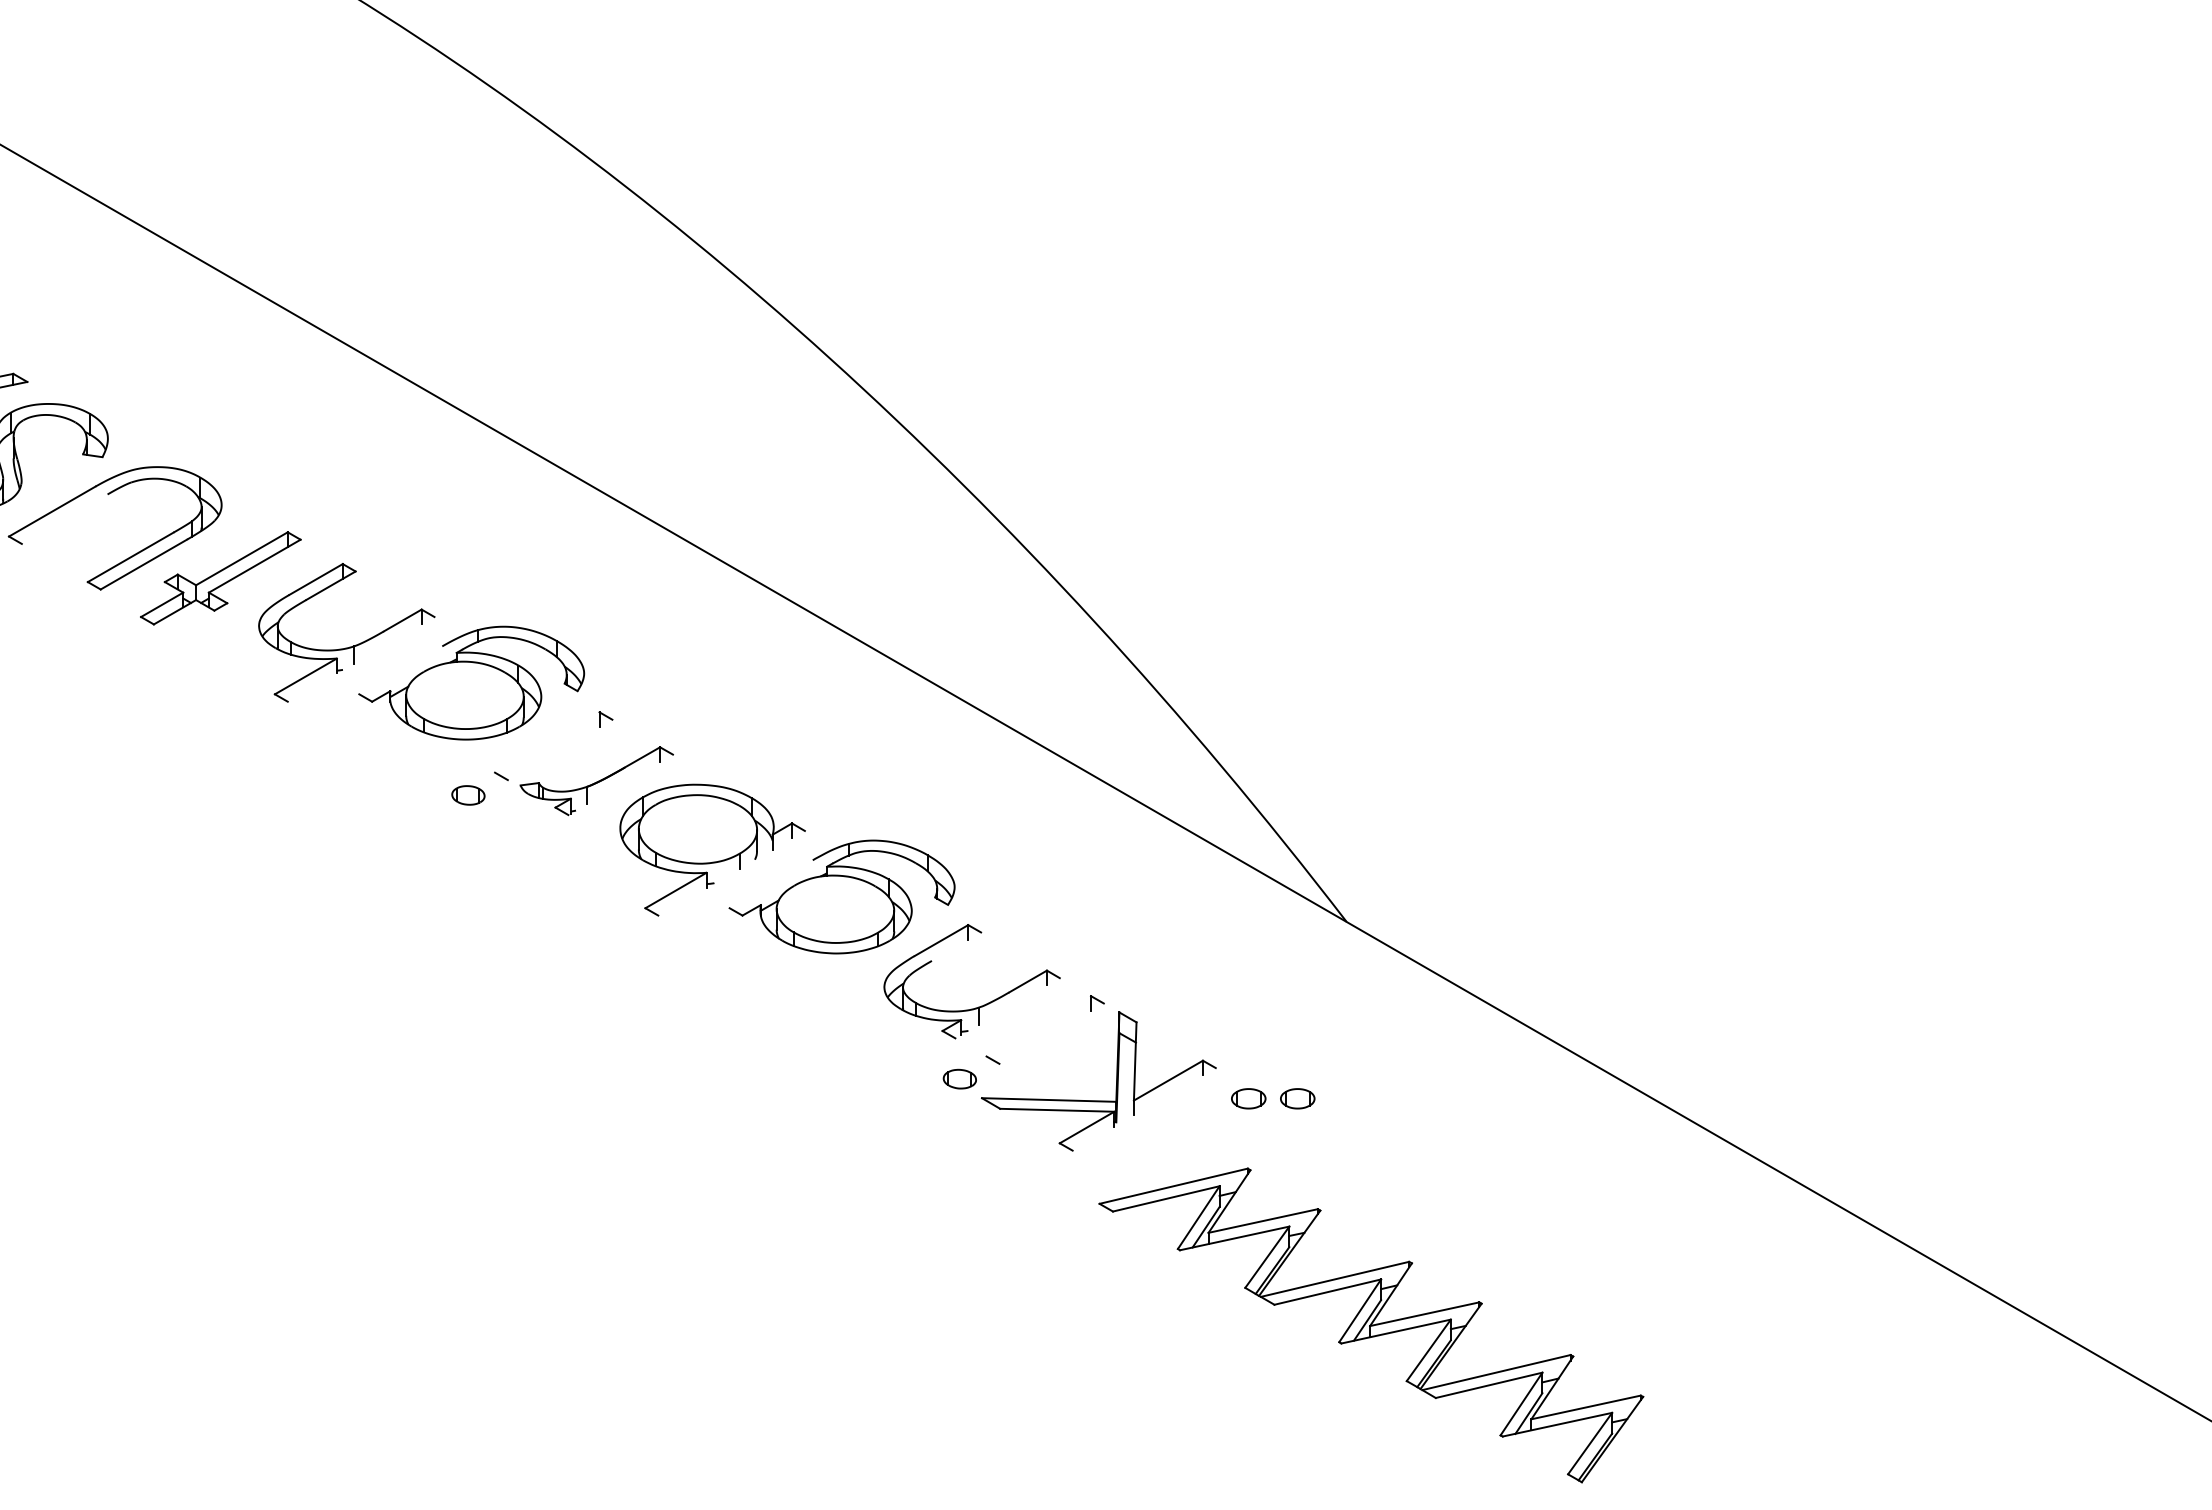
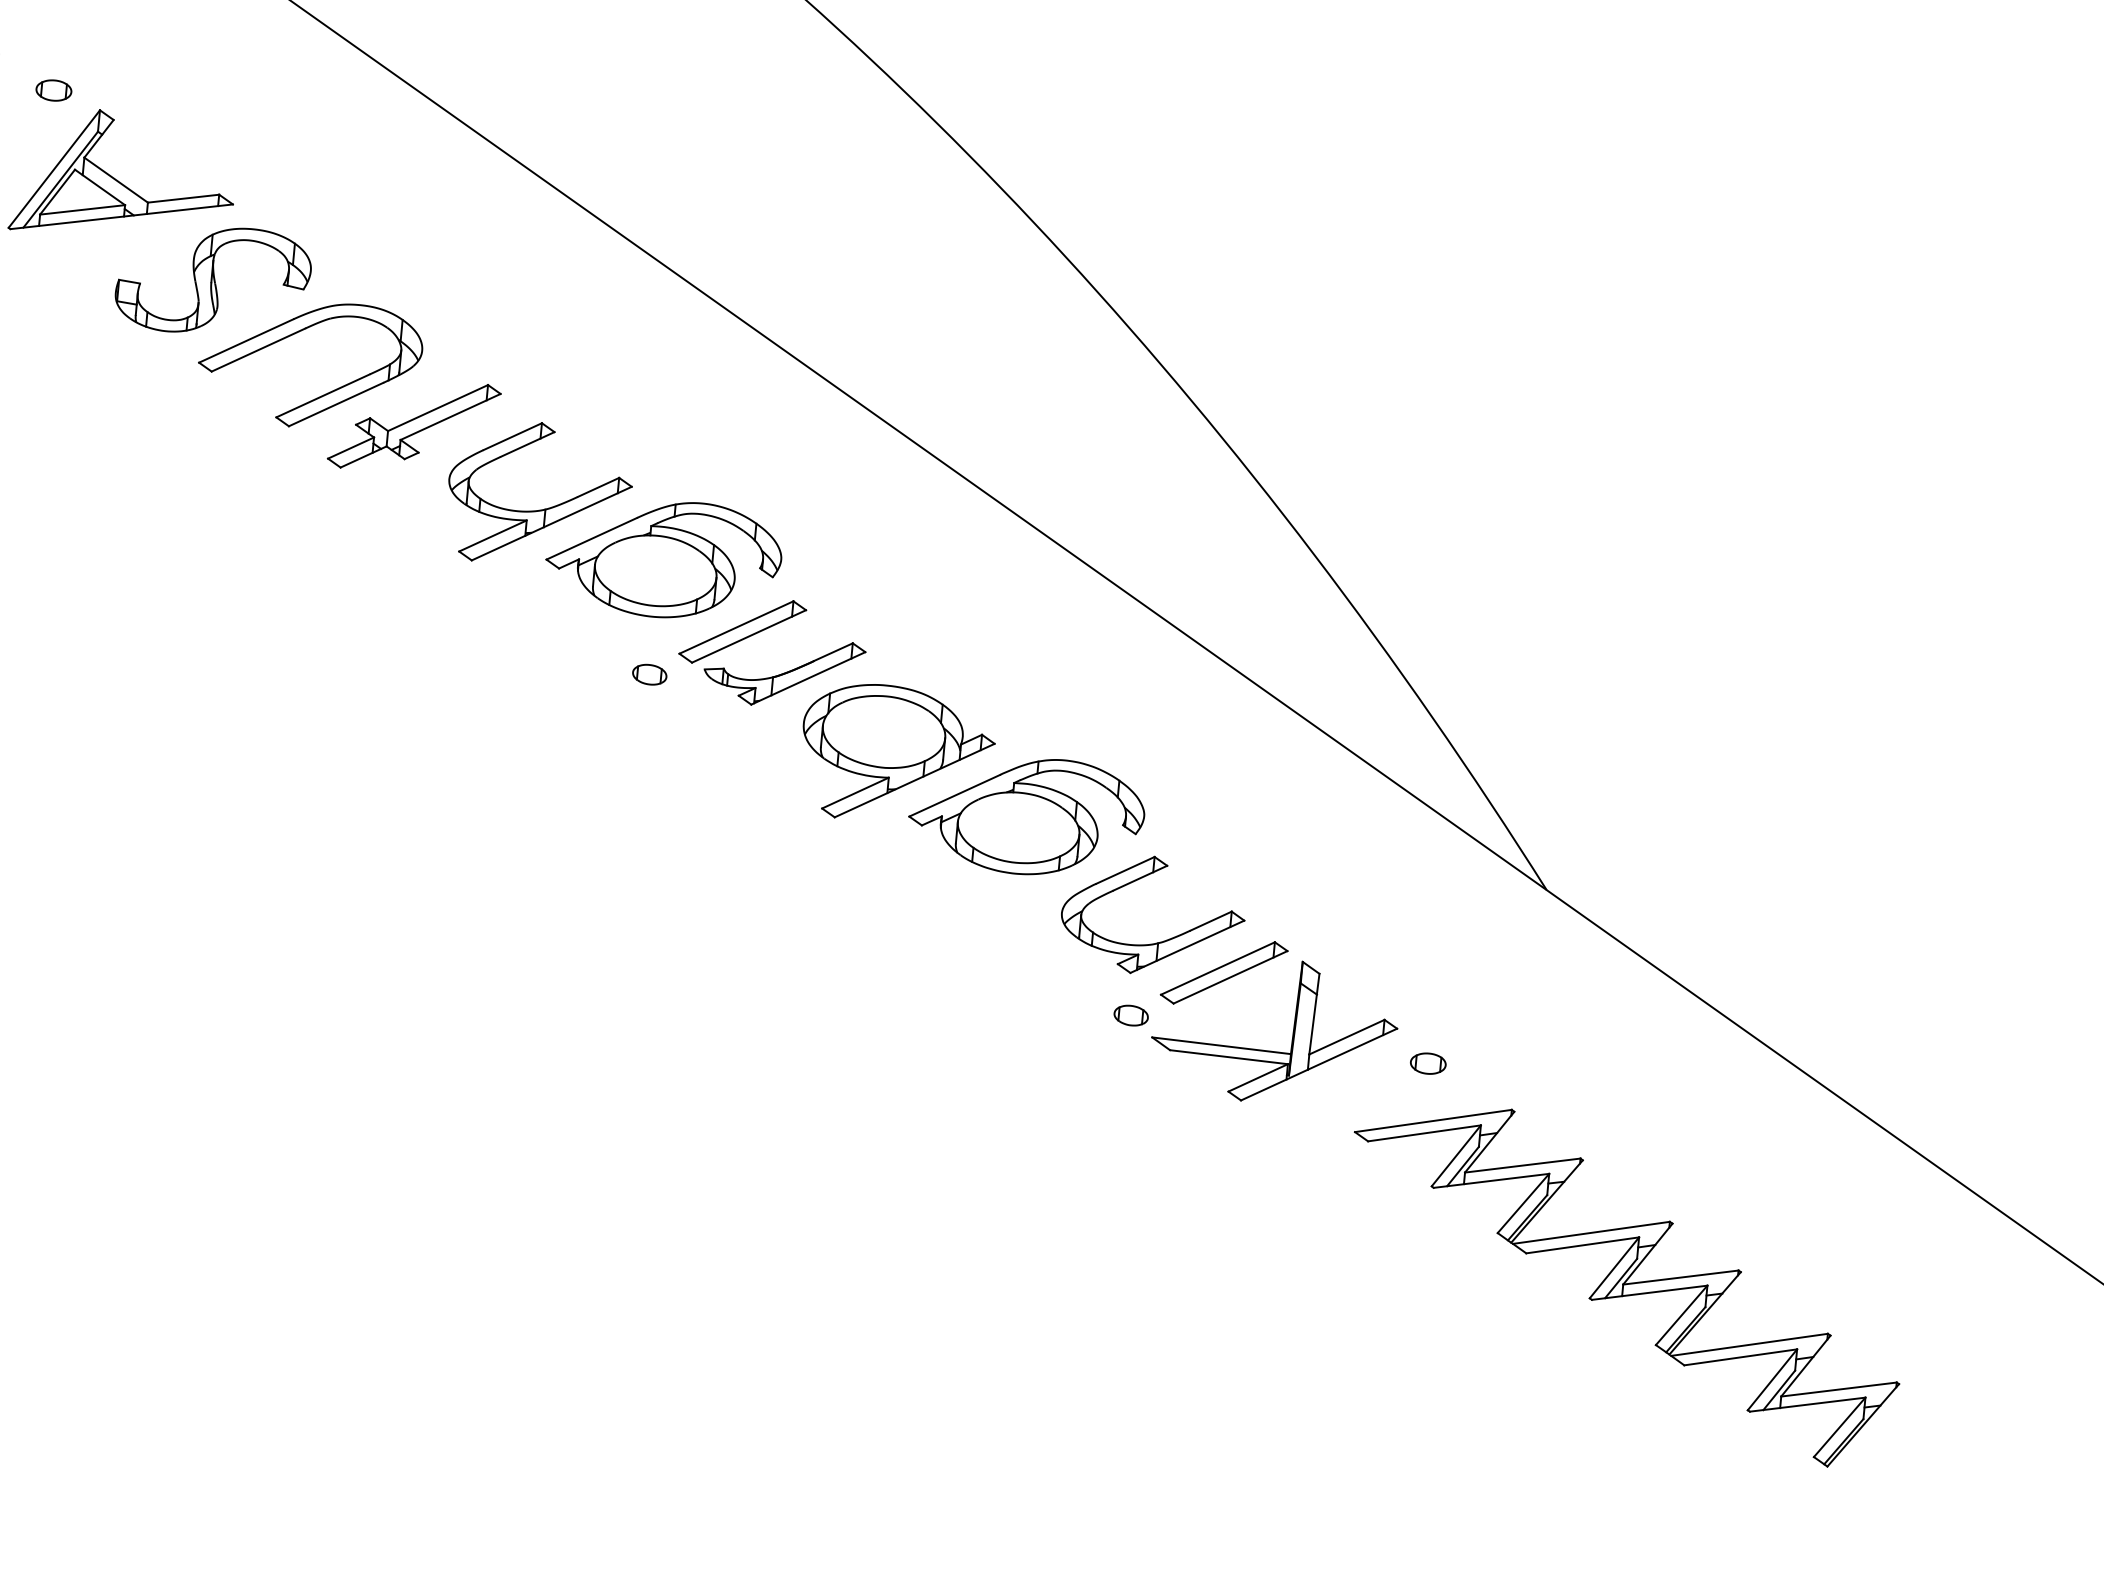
line: (64, 518) -> (258, 349), added
line: (360, 659) -> (551, 523), added
line: (400, 670) -> (591, 538), added
line: (547, 742) -> (736, 627), added
line: (559, 749) -> (748, 635), added
line: (620, 784) -> (808, 678), added
line: (731, 872) -> (914, 779), added
line: (770, 884) -> (953, 795), added
line: (956, 946) -> (1140, 877), added
line: (1007, 1008) -> (1187, 947), added
line: (1038, 1026) -> (1217, 968), added
line: (1051, 1033) -> (1230, 977), added
part: (1297, 1098) -> (1478, 1068), removed
line: (1143, 1109) -> (1318, 1064), added
part: (1371, 1325) -> (1624, 1284), moved

